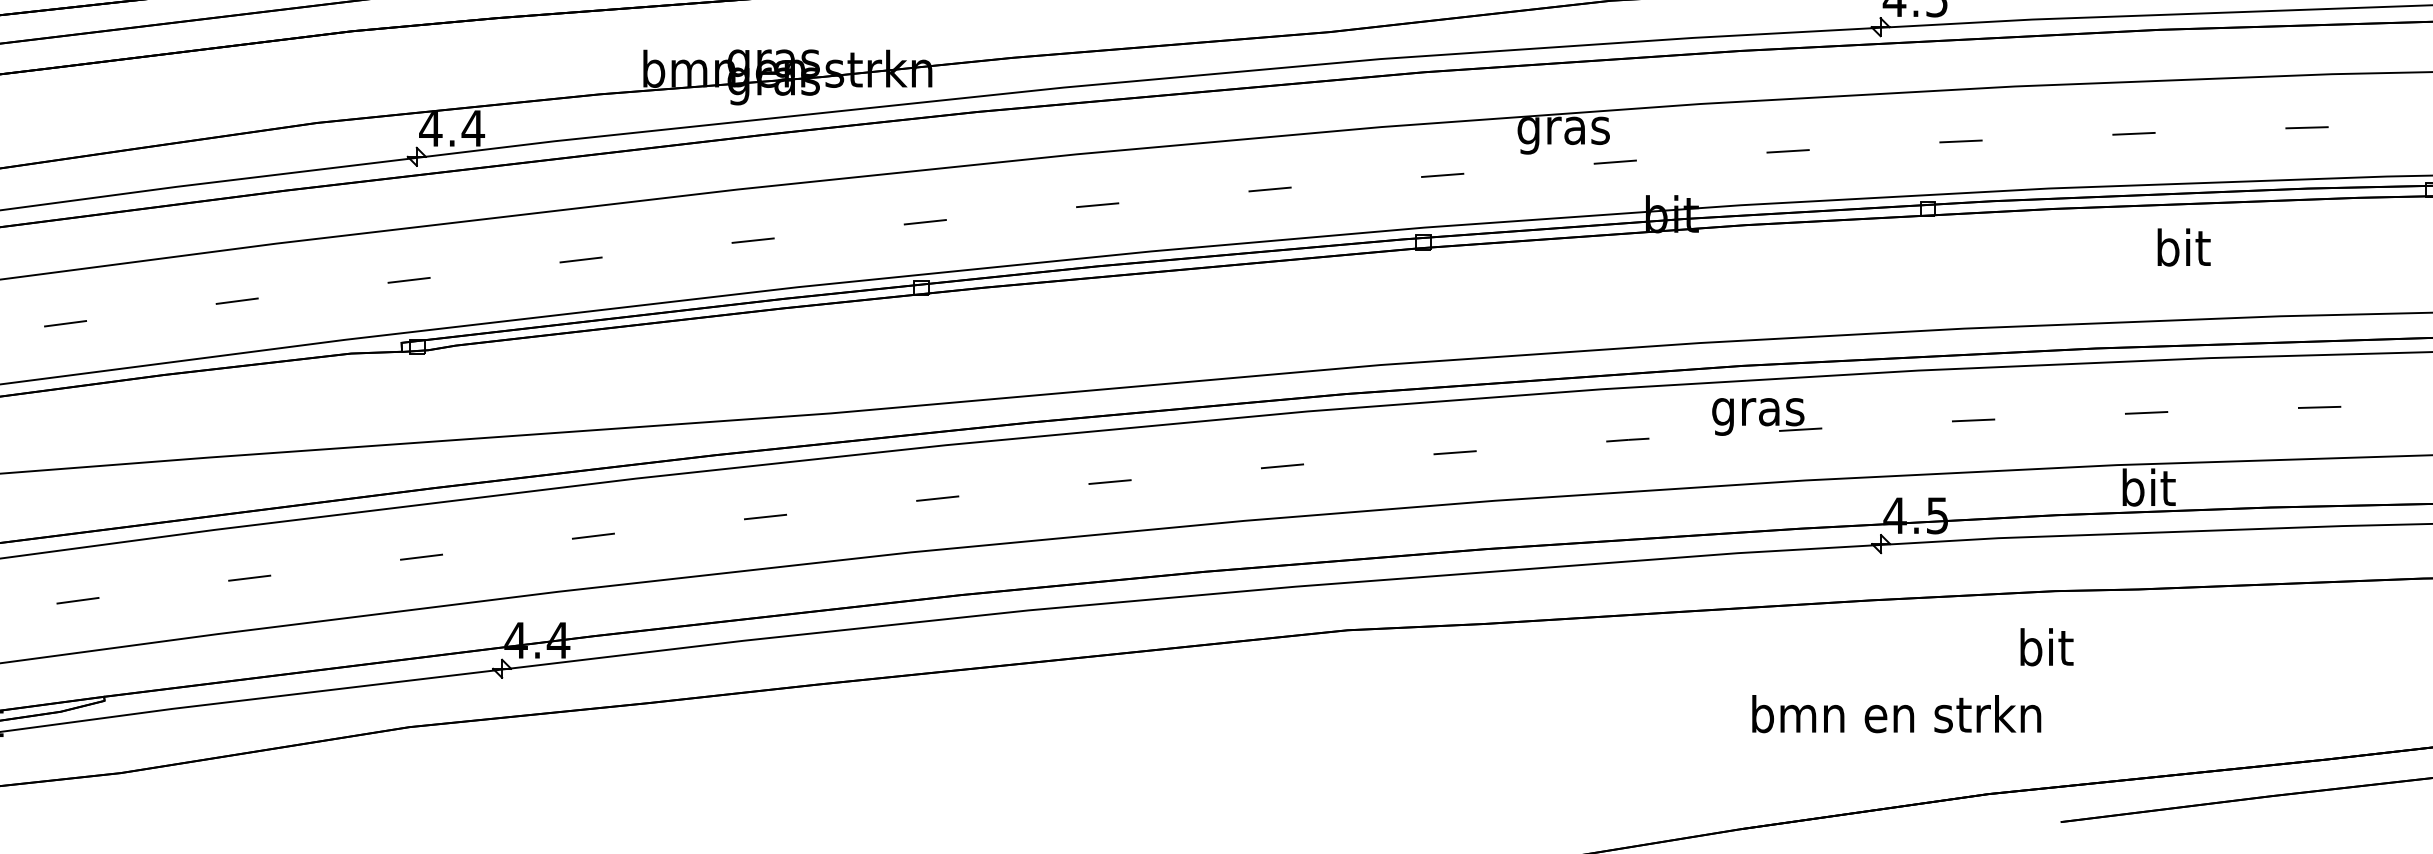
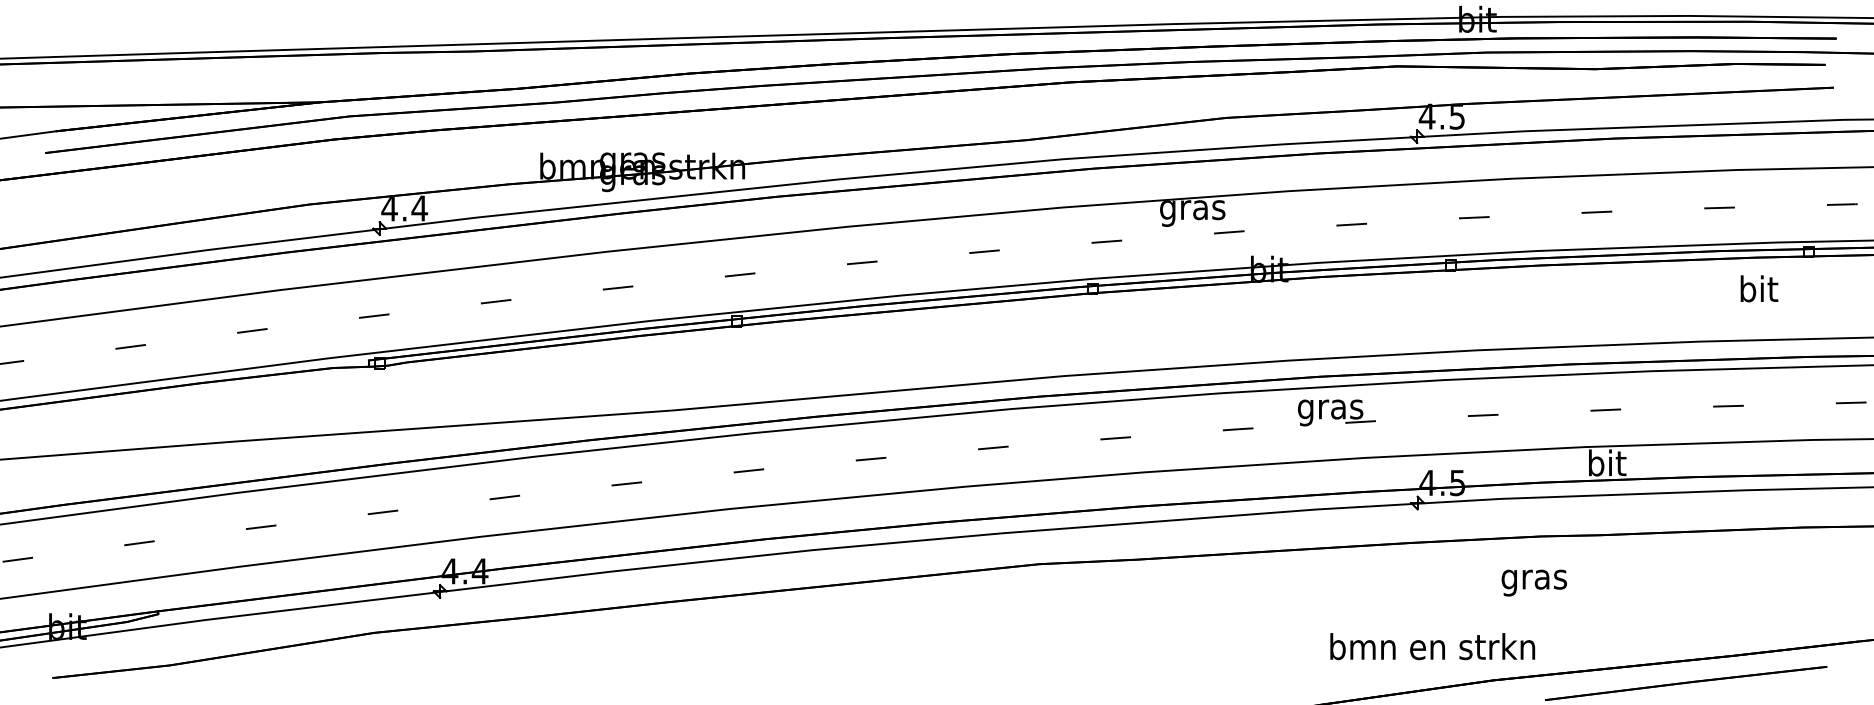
text: (2184, 247) -> (1759, 288), moved
text: (2044, 651) -> (1533, 579), bit -> gras
text: (1896, 713) -> (1432, 646), moved

